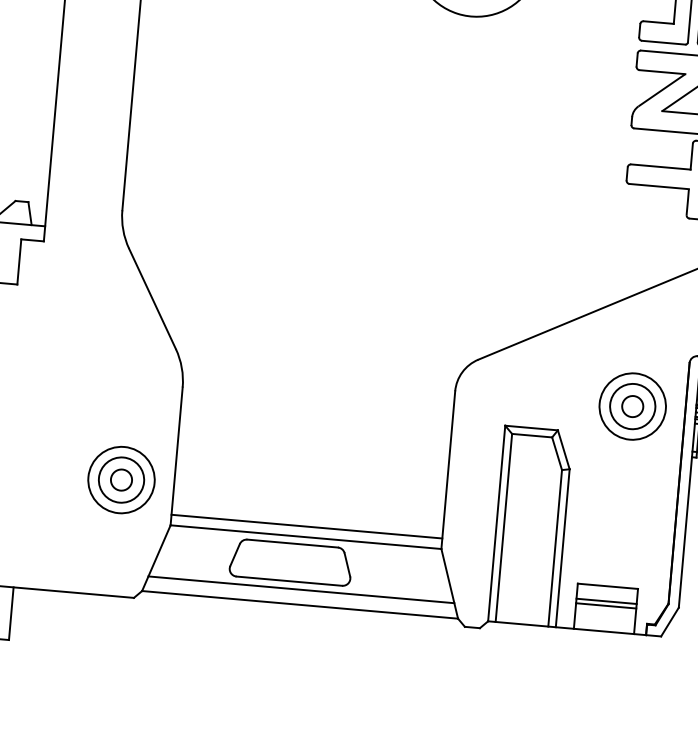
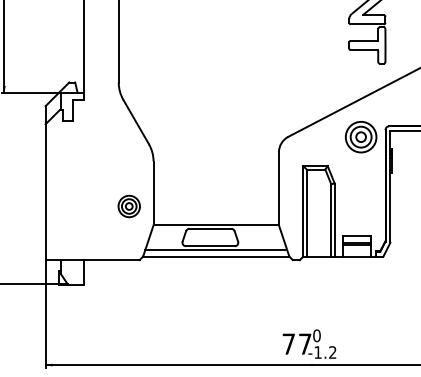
part: (631, 407) -> (360, 137), moved
part: (122, 480) -> (129, 206), size x0.7
line: (305, 526) -> (215, 220), removed

